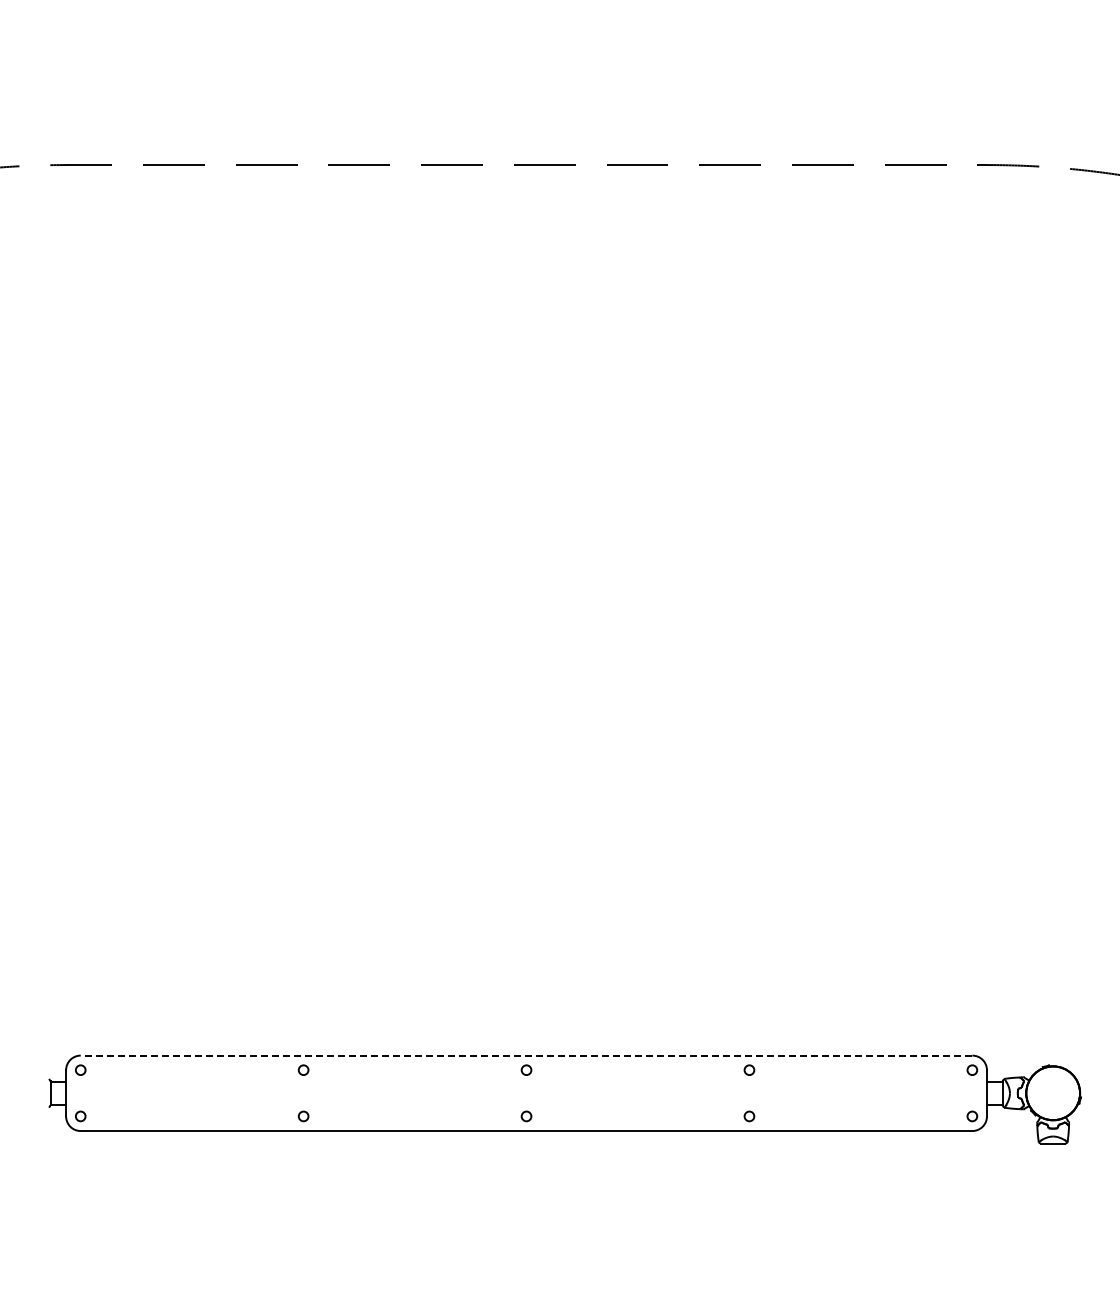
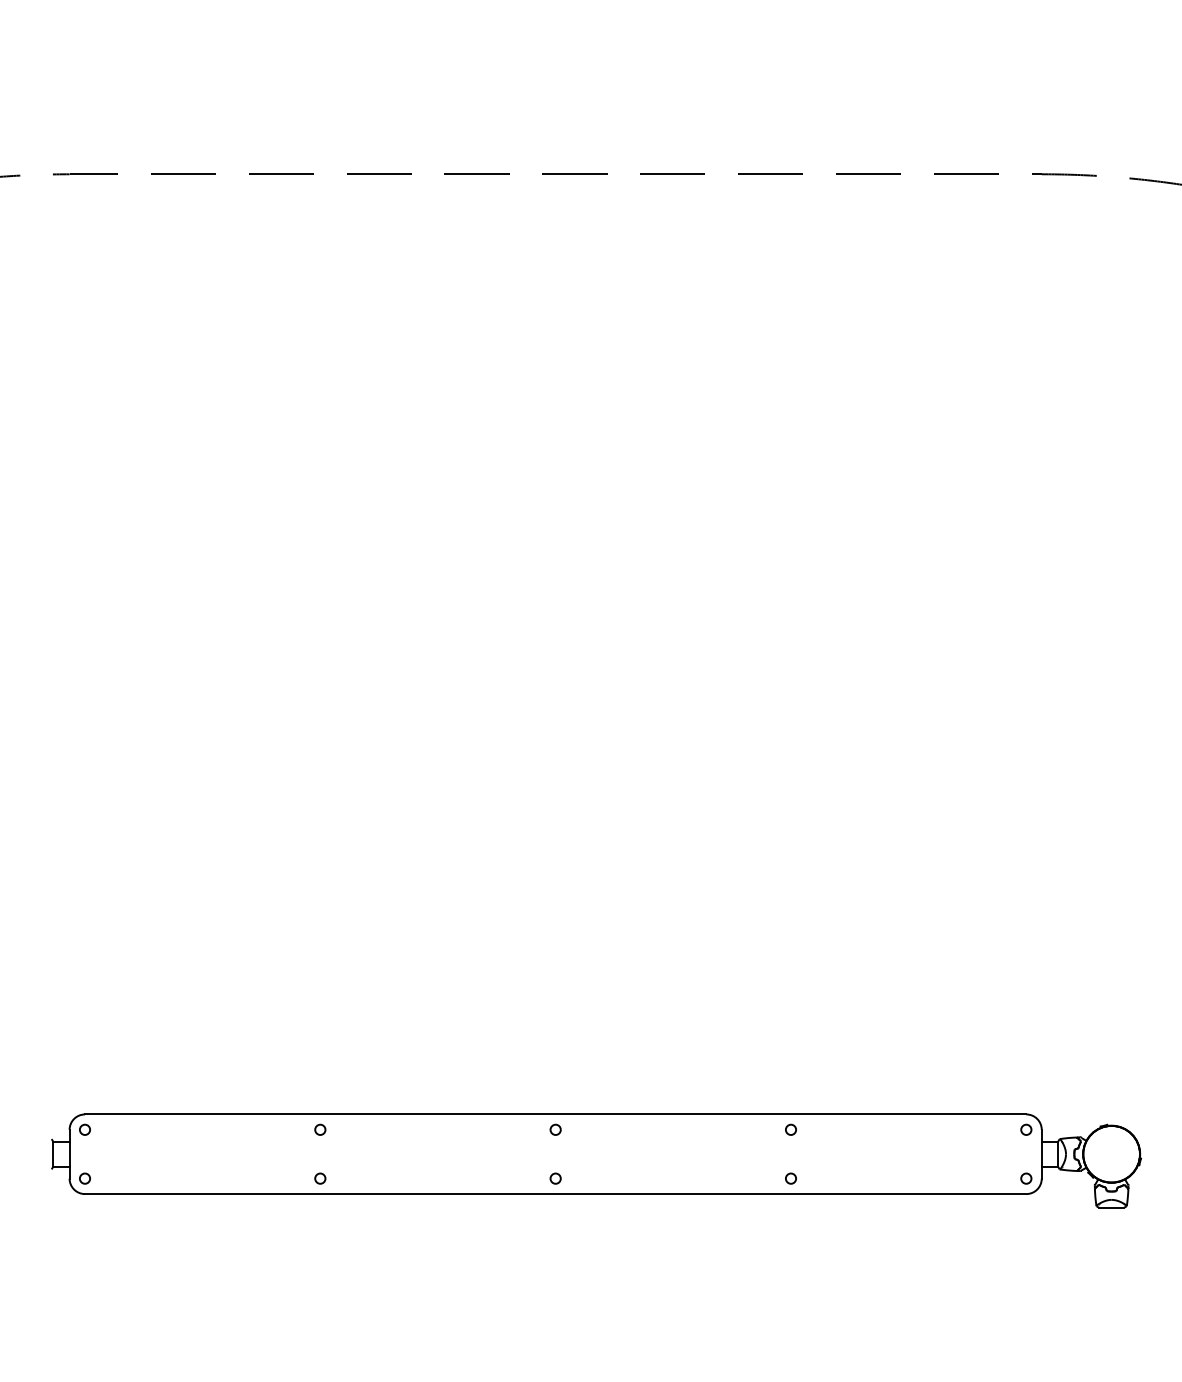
line: (526, 1055) -> (555, 1114), dashed -> solid

